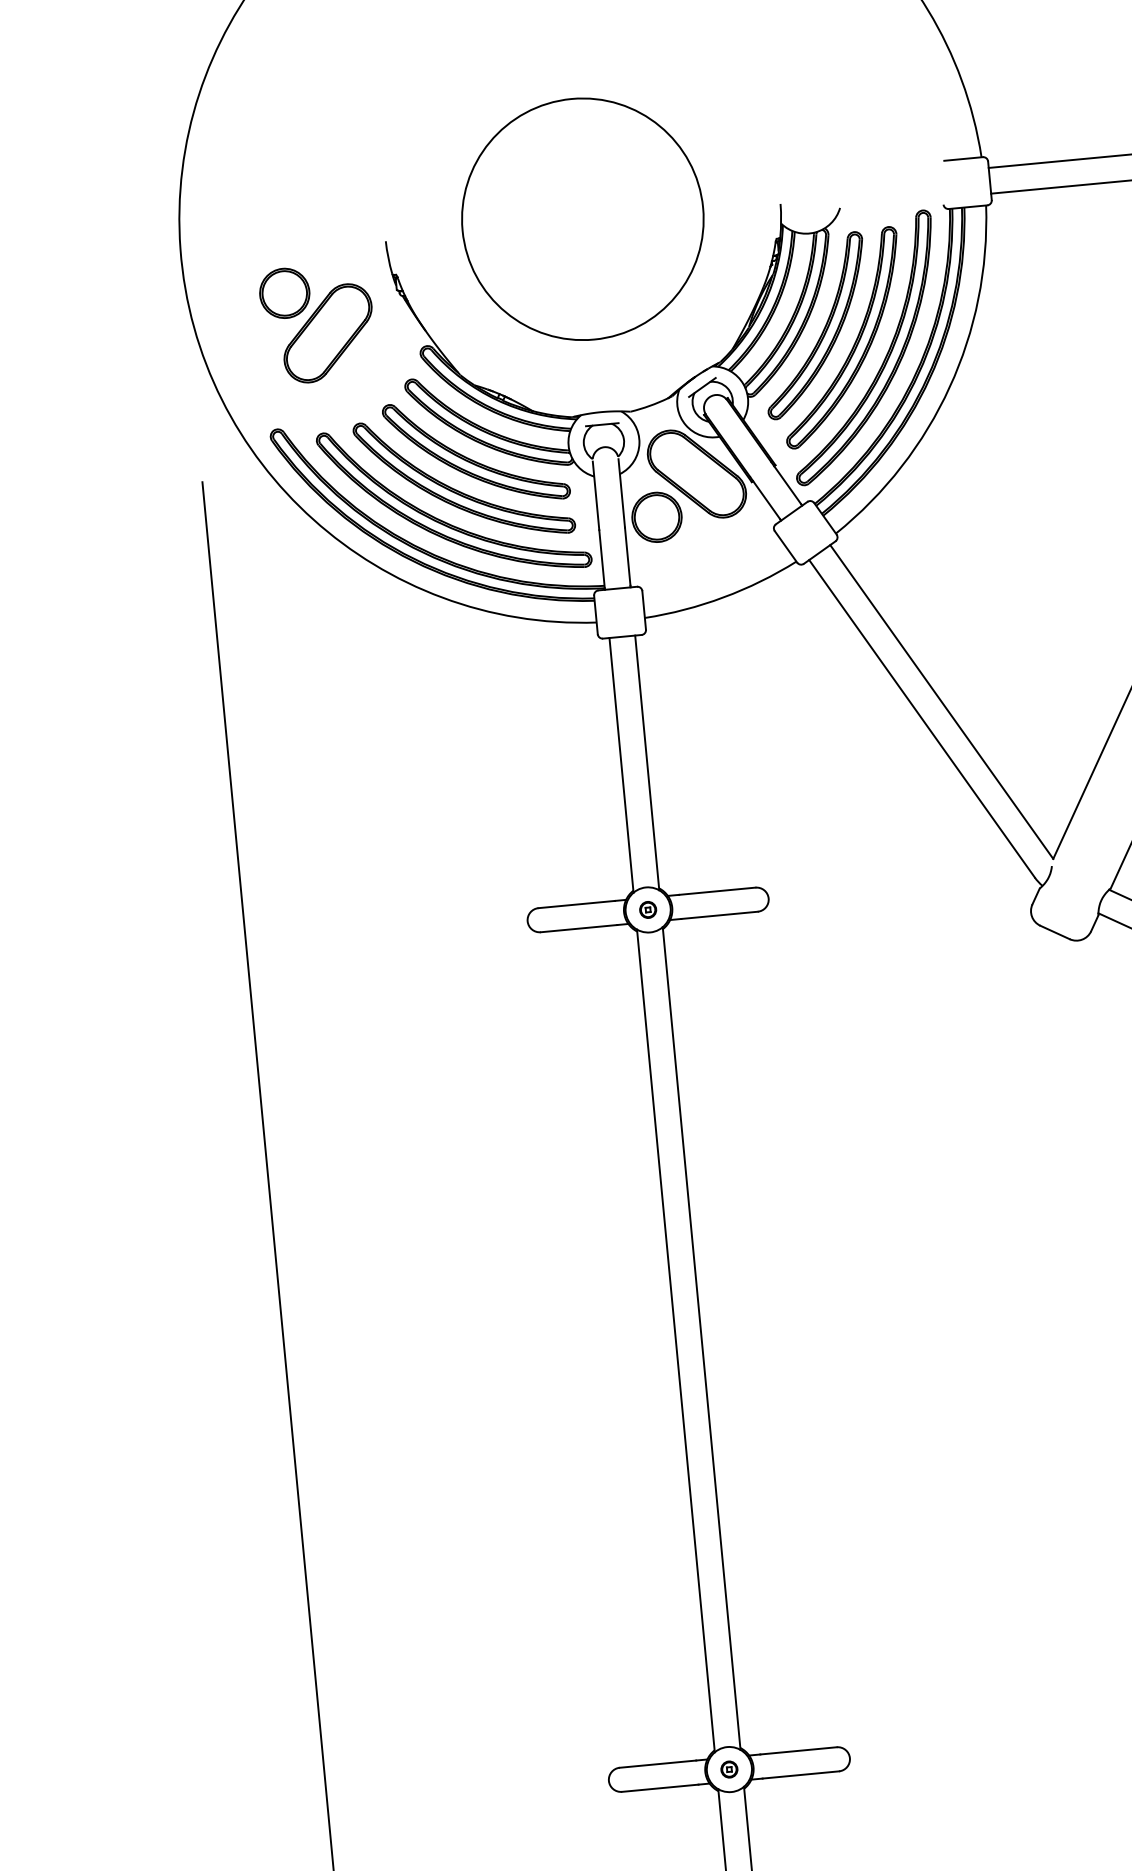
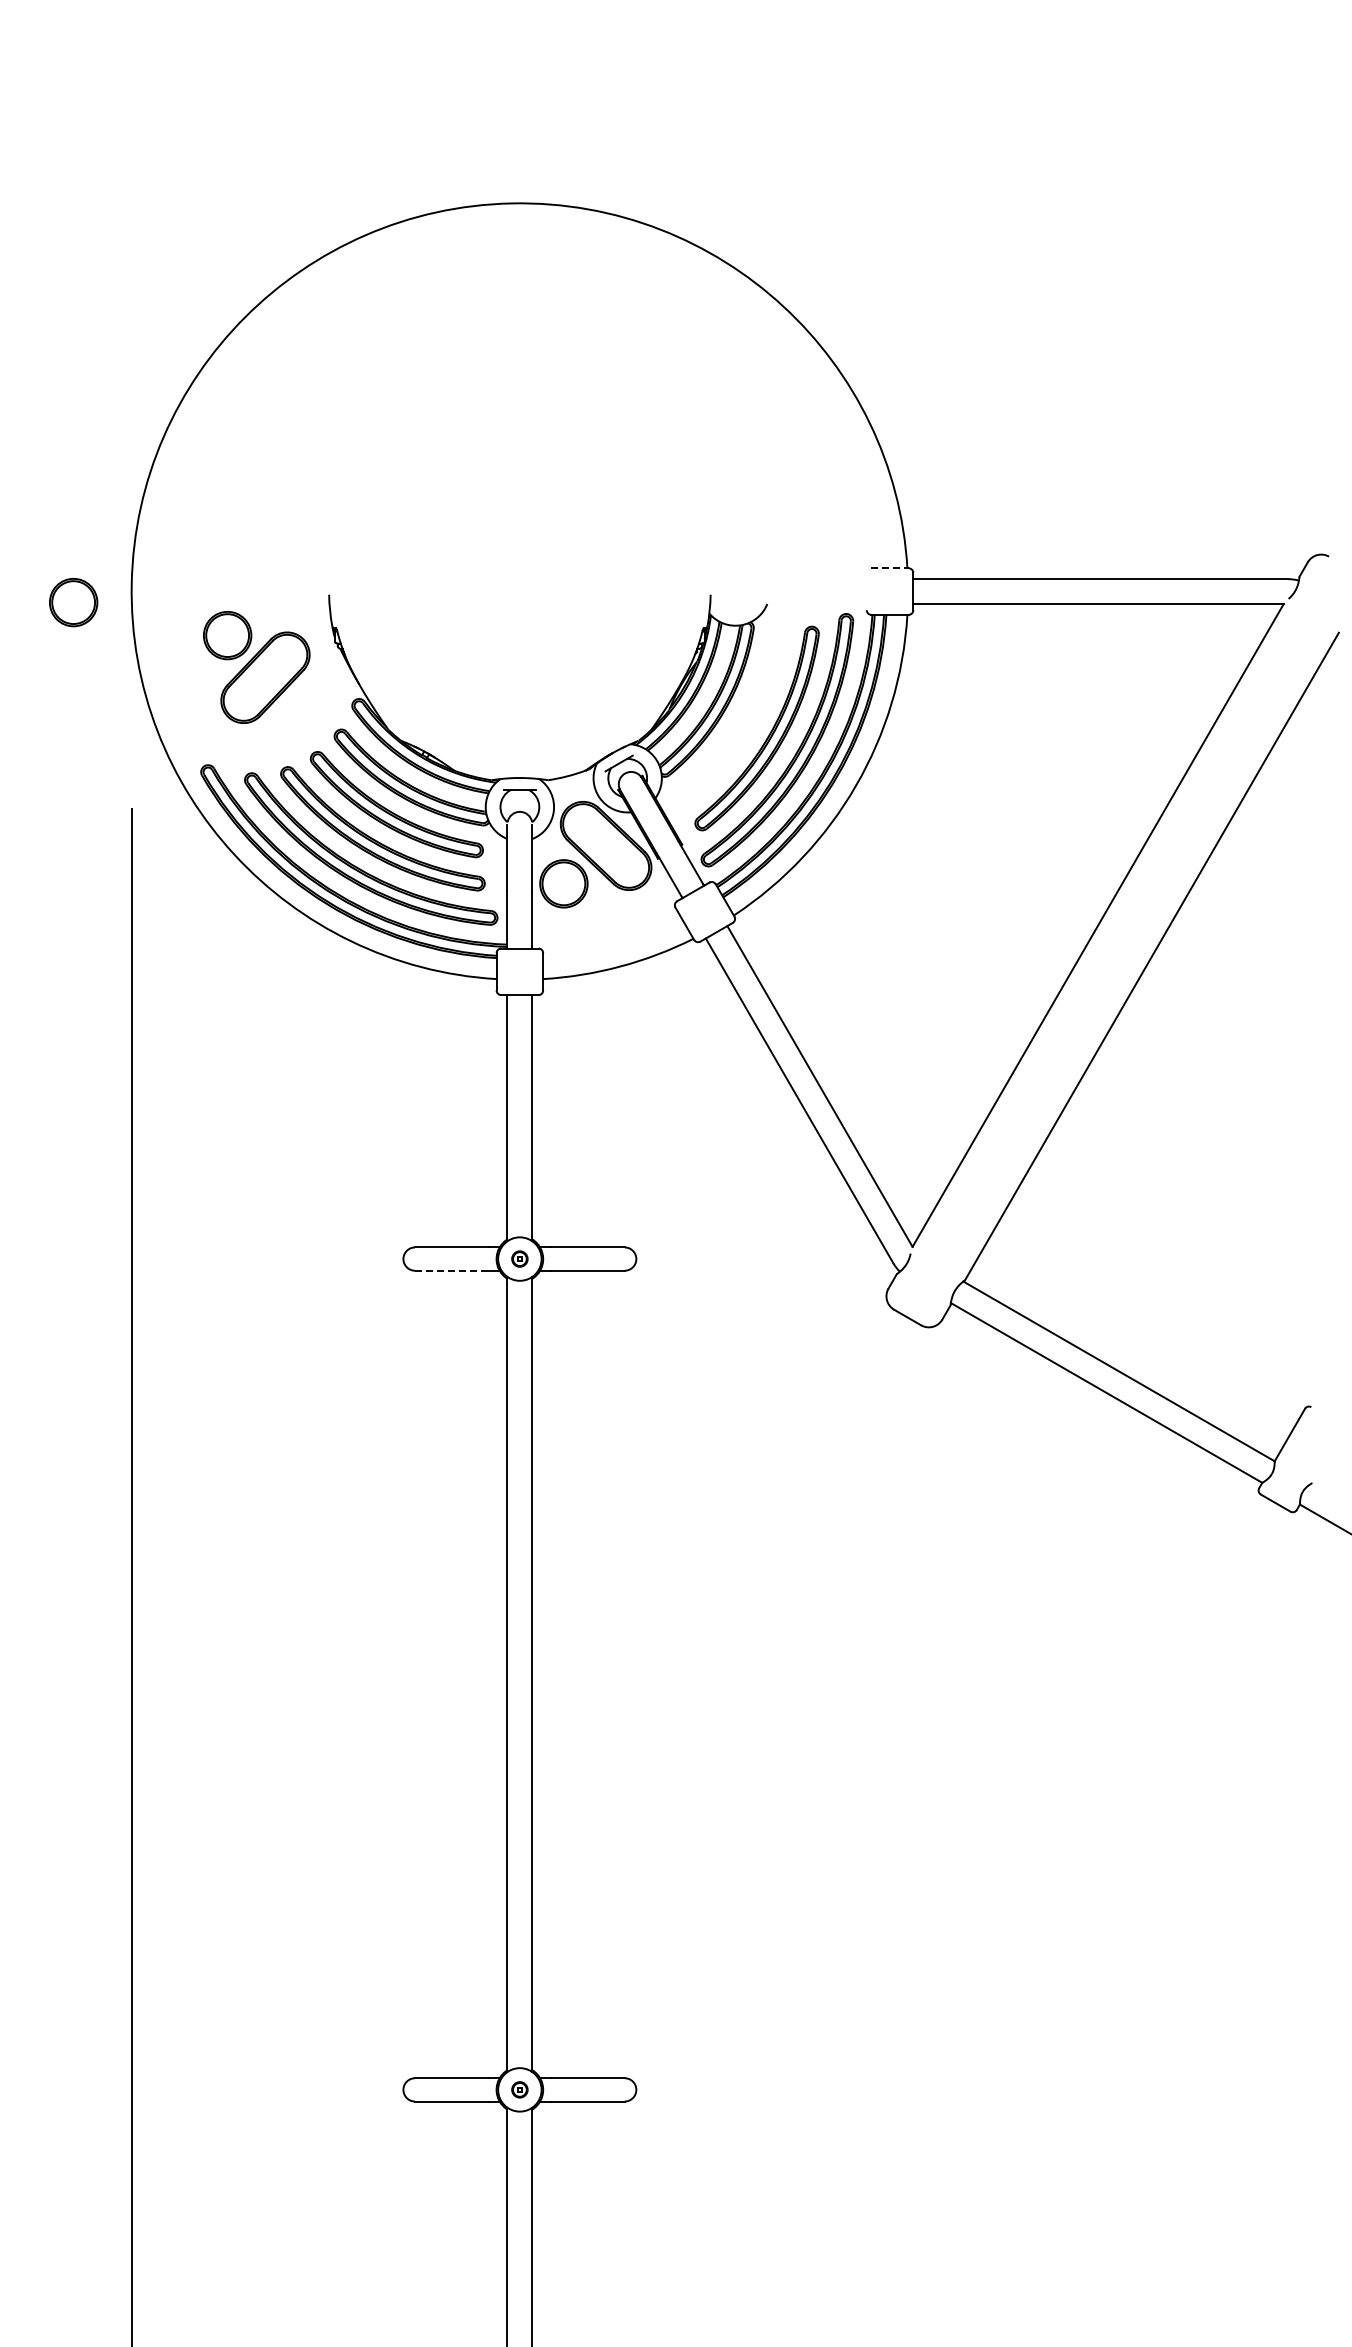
line: (964, 159) -> (890, 568), solid -> dashed
circle: (582, 219) -> (519, 591), removed
part: (122, 274) -> (73, 602), added
part: (822, 330) -> (739, 719), removed
line: (579, 928) -> (452, 1270), solid -> dashed

